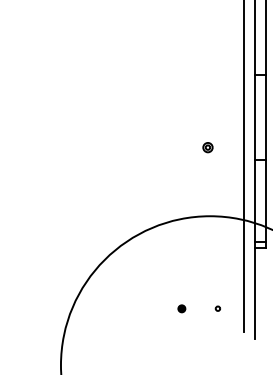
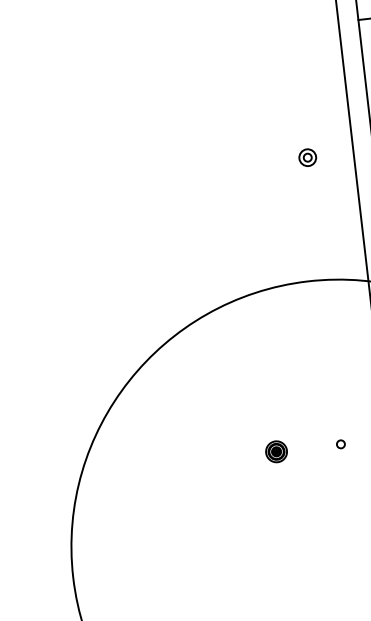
part: (207, 147) -> (306, 157), moved
part: (181, 308) -> (275, 451), size x1.67

